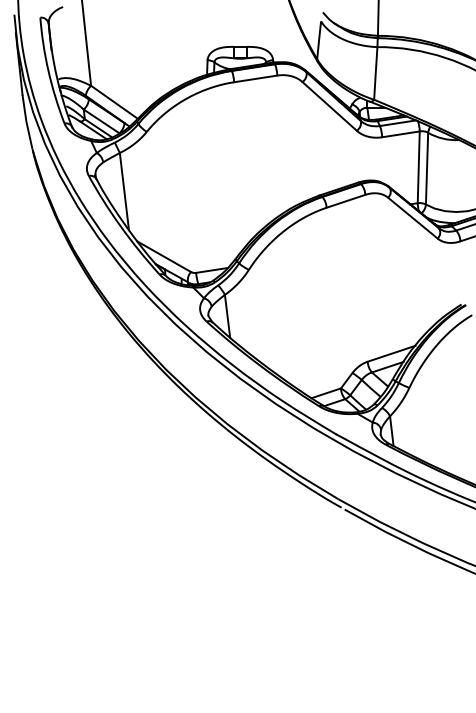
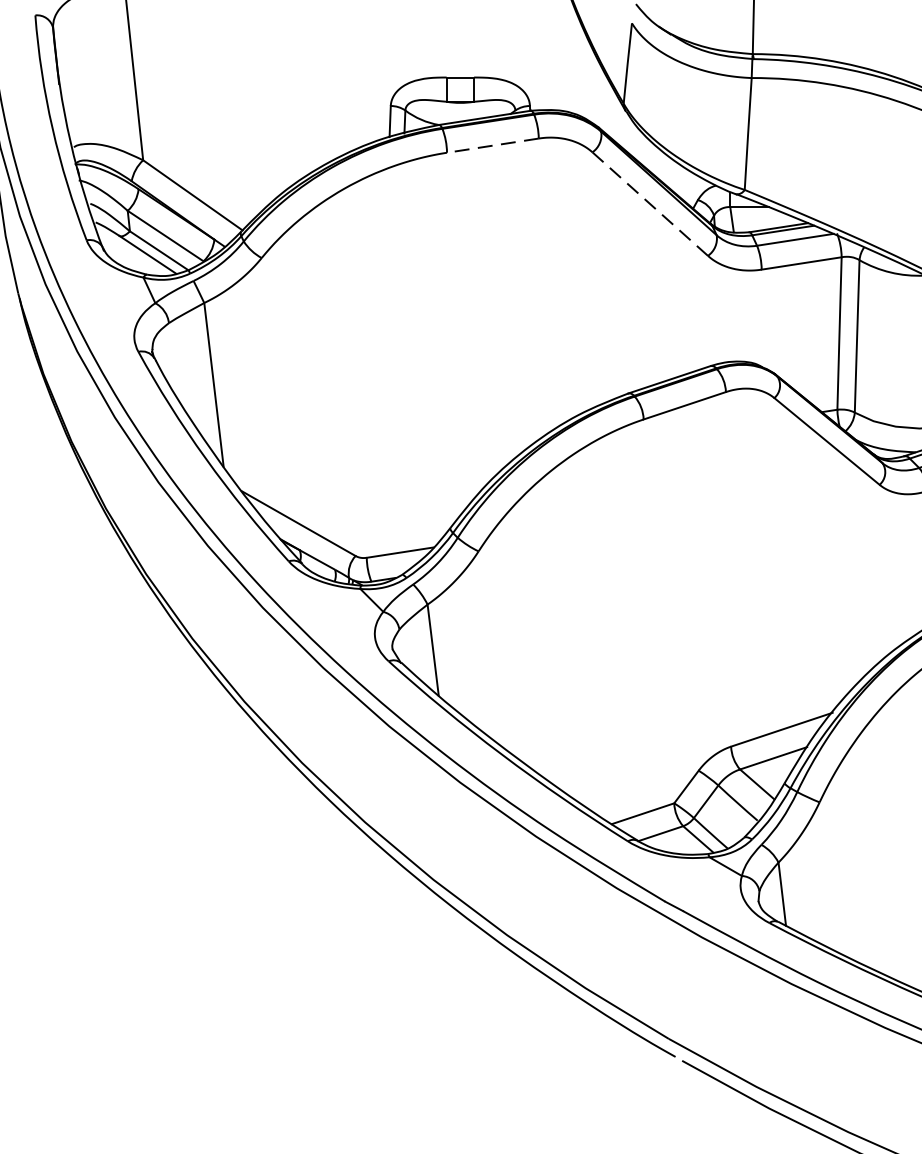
line: (255, 78) -> (492, 144), solid -> dashed
line: (329, 106) -> (649, 204), solid -> dashed

